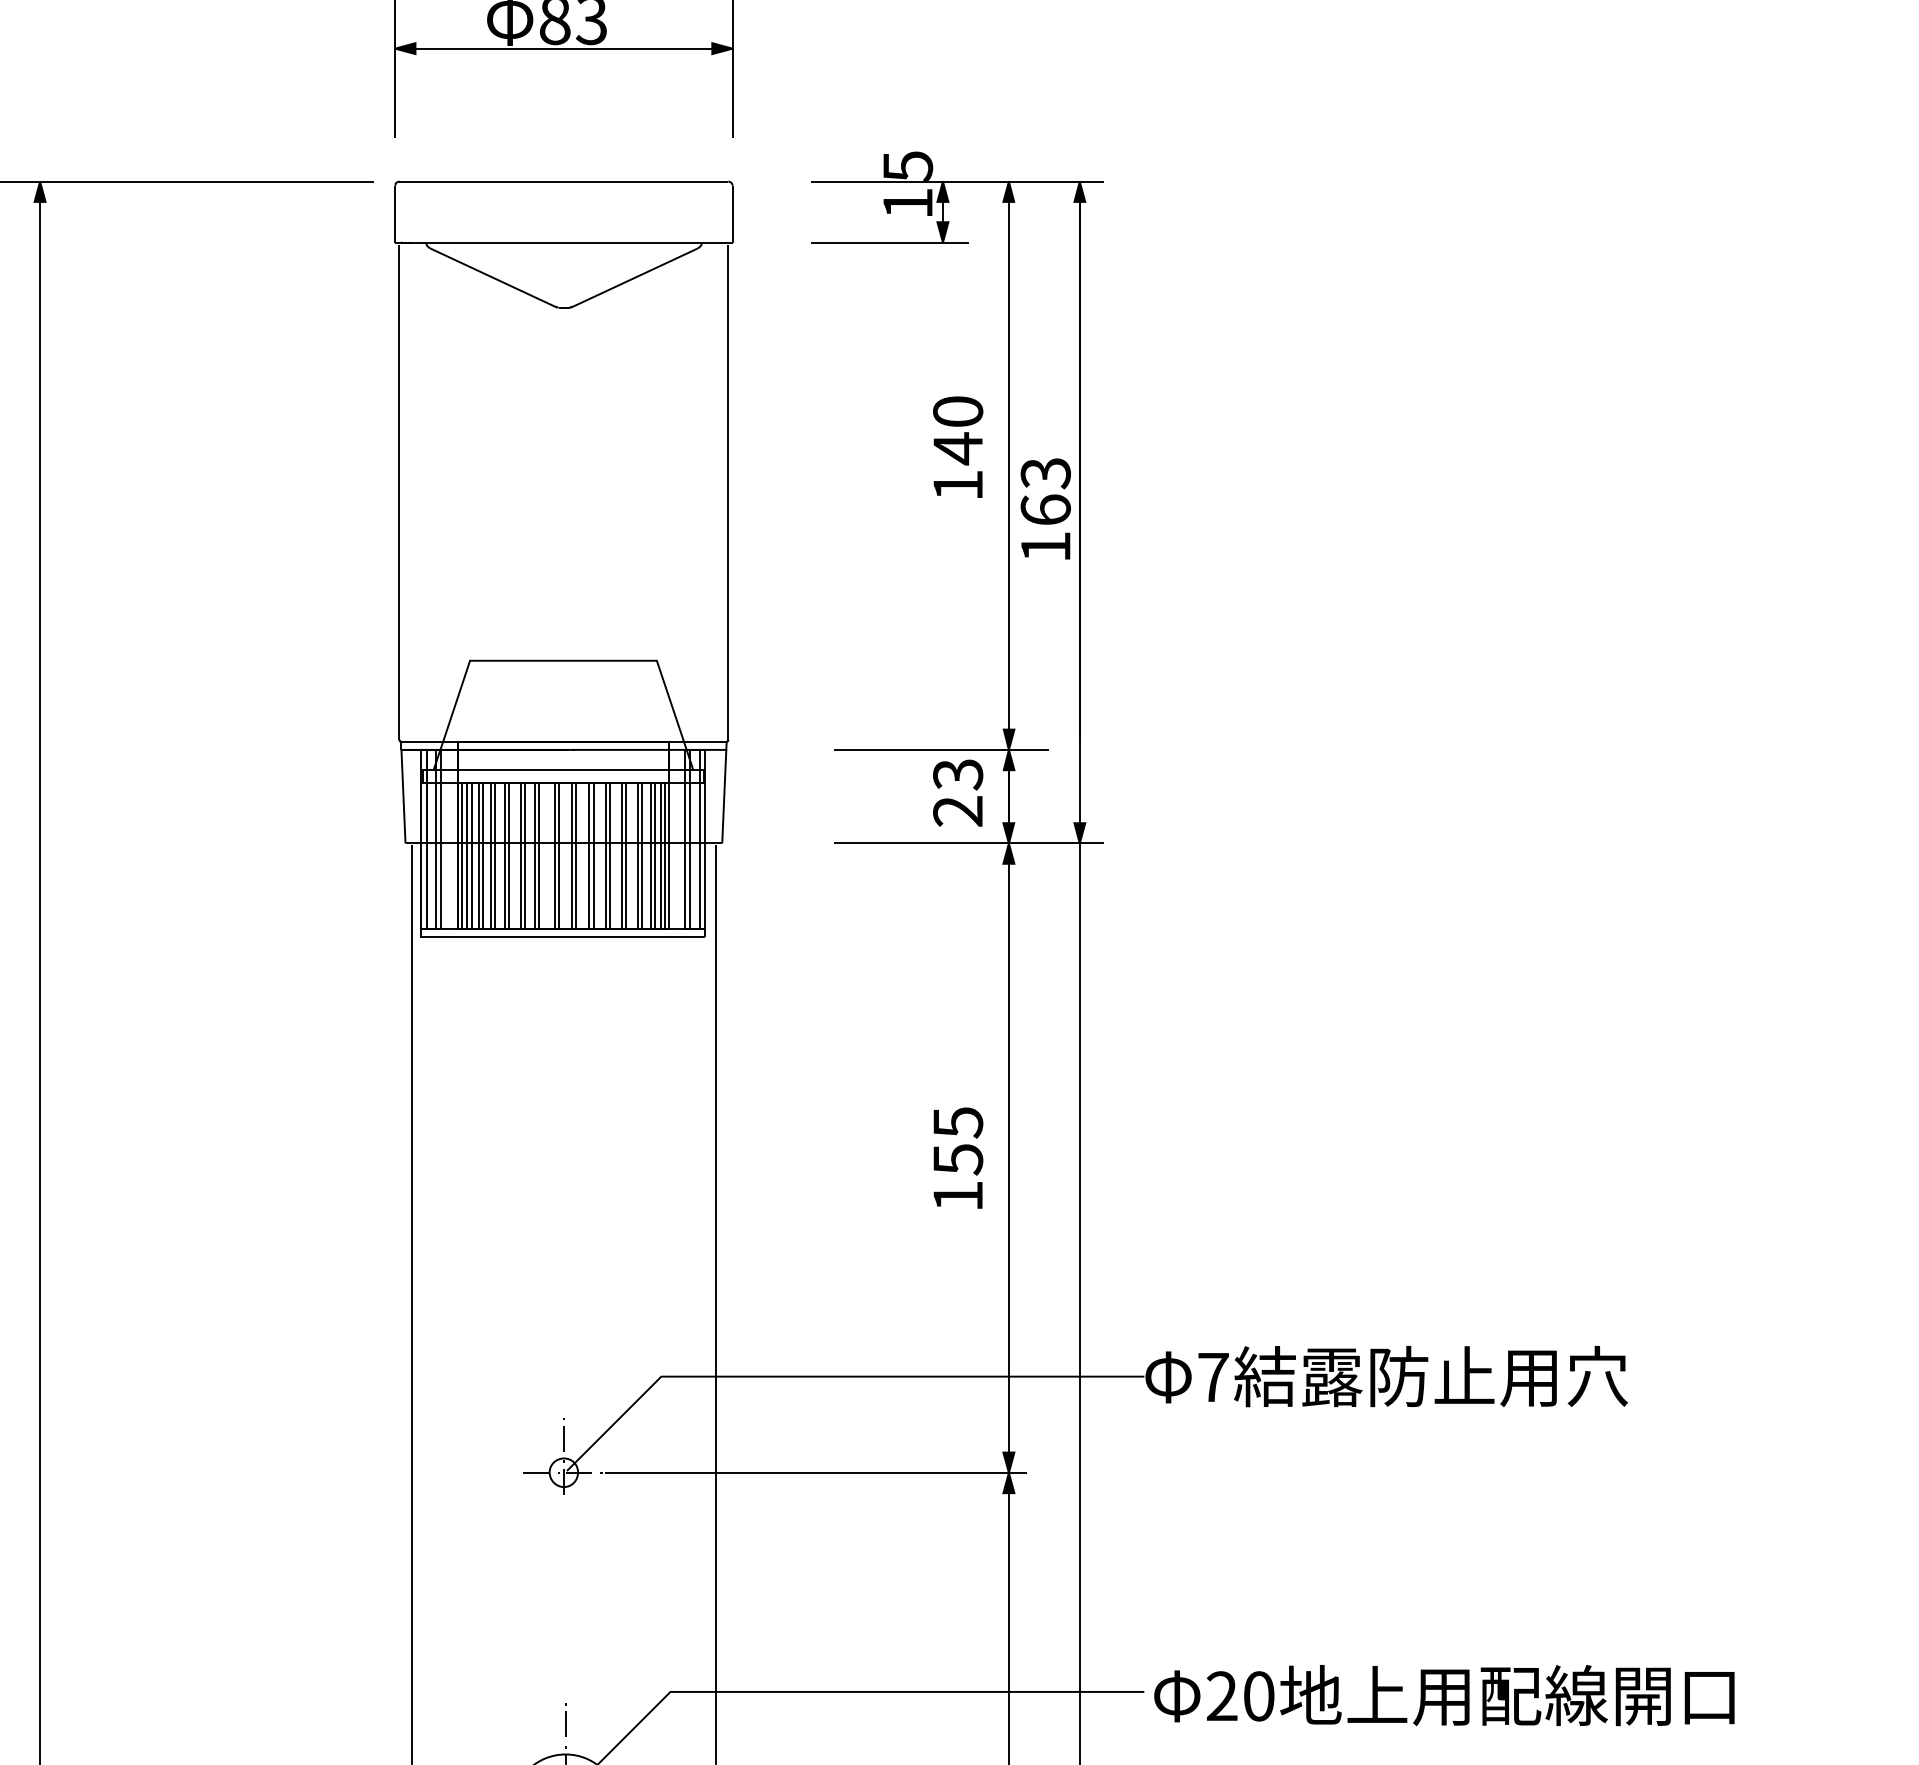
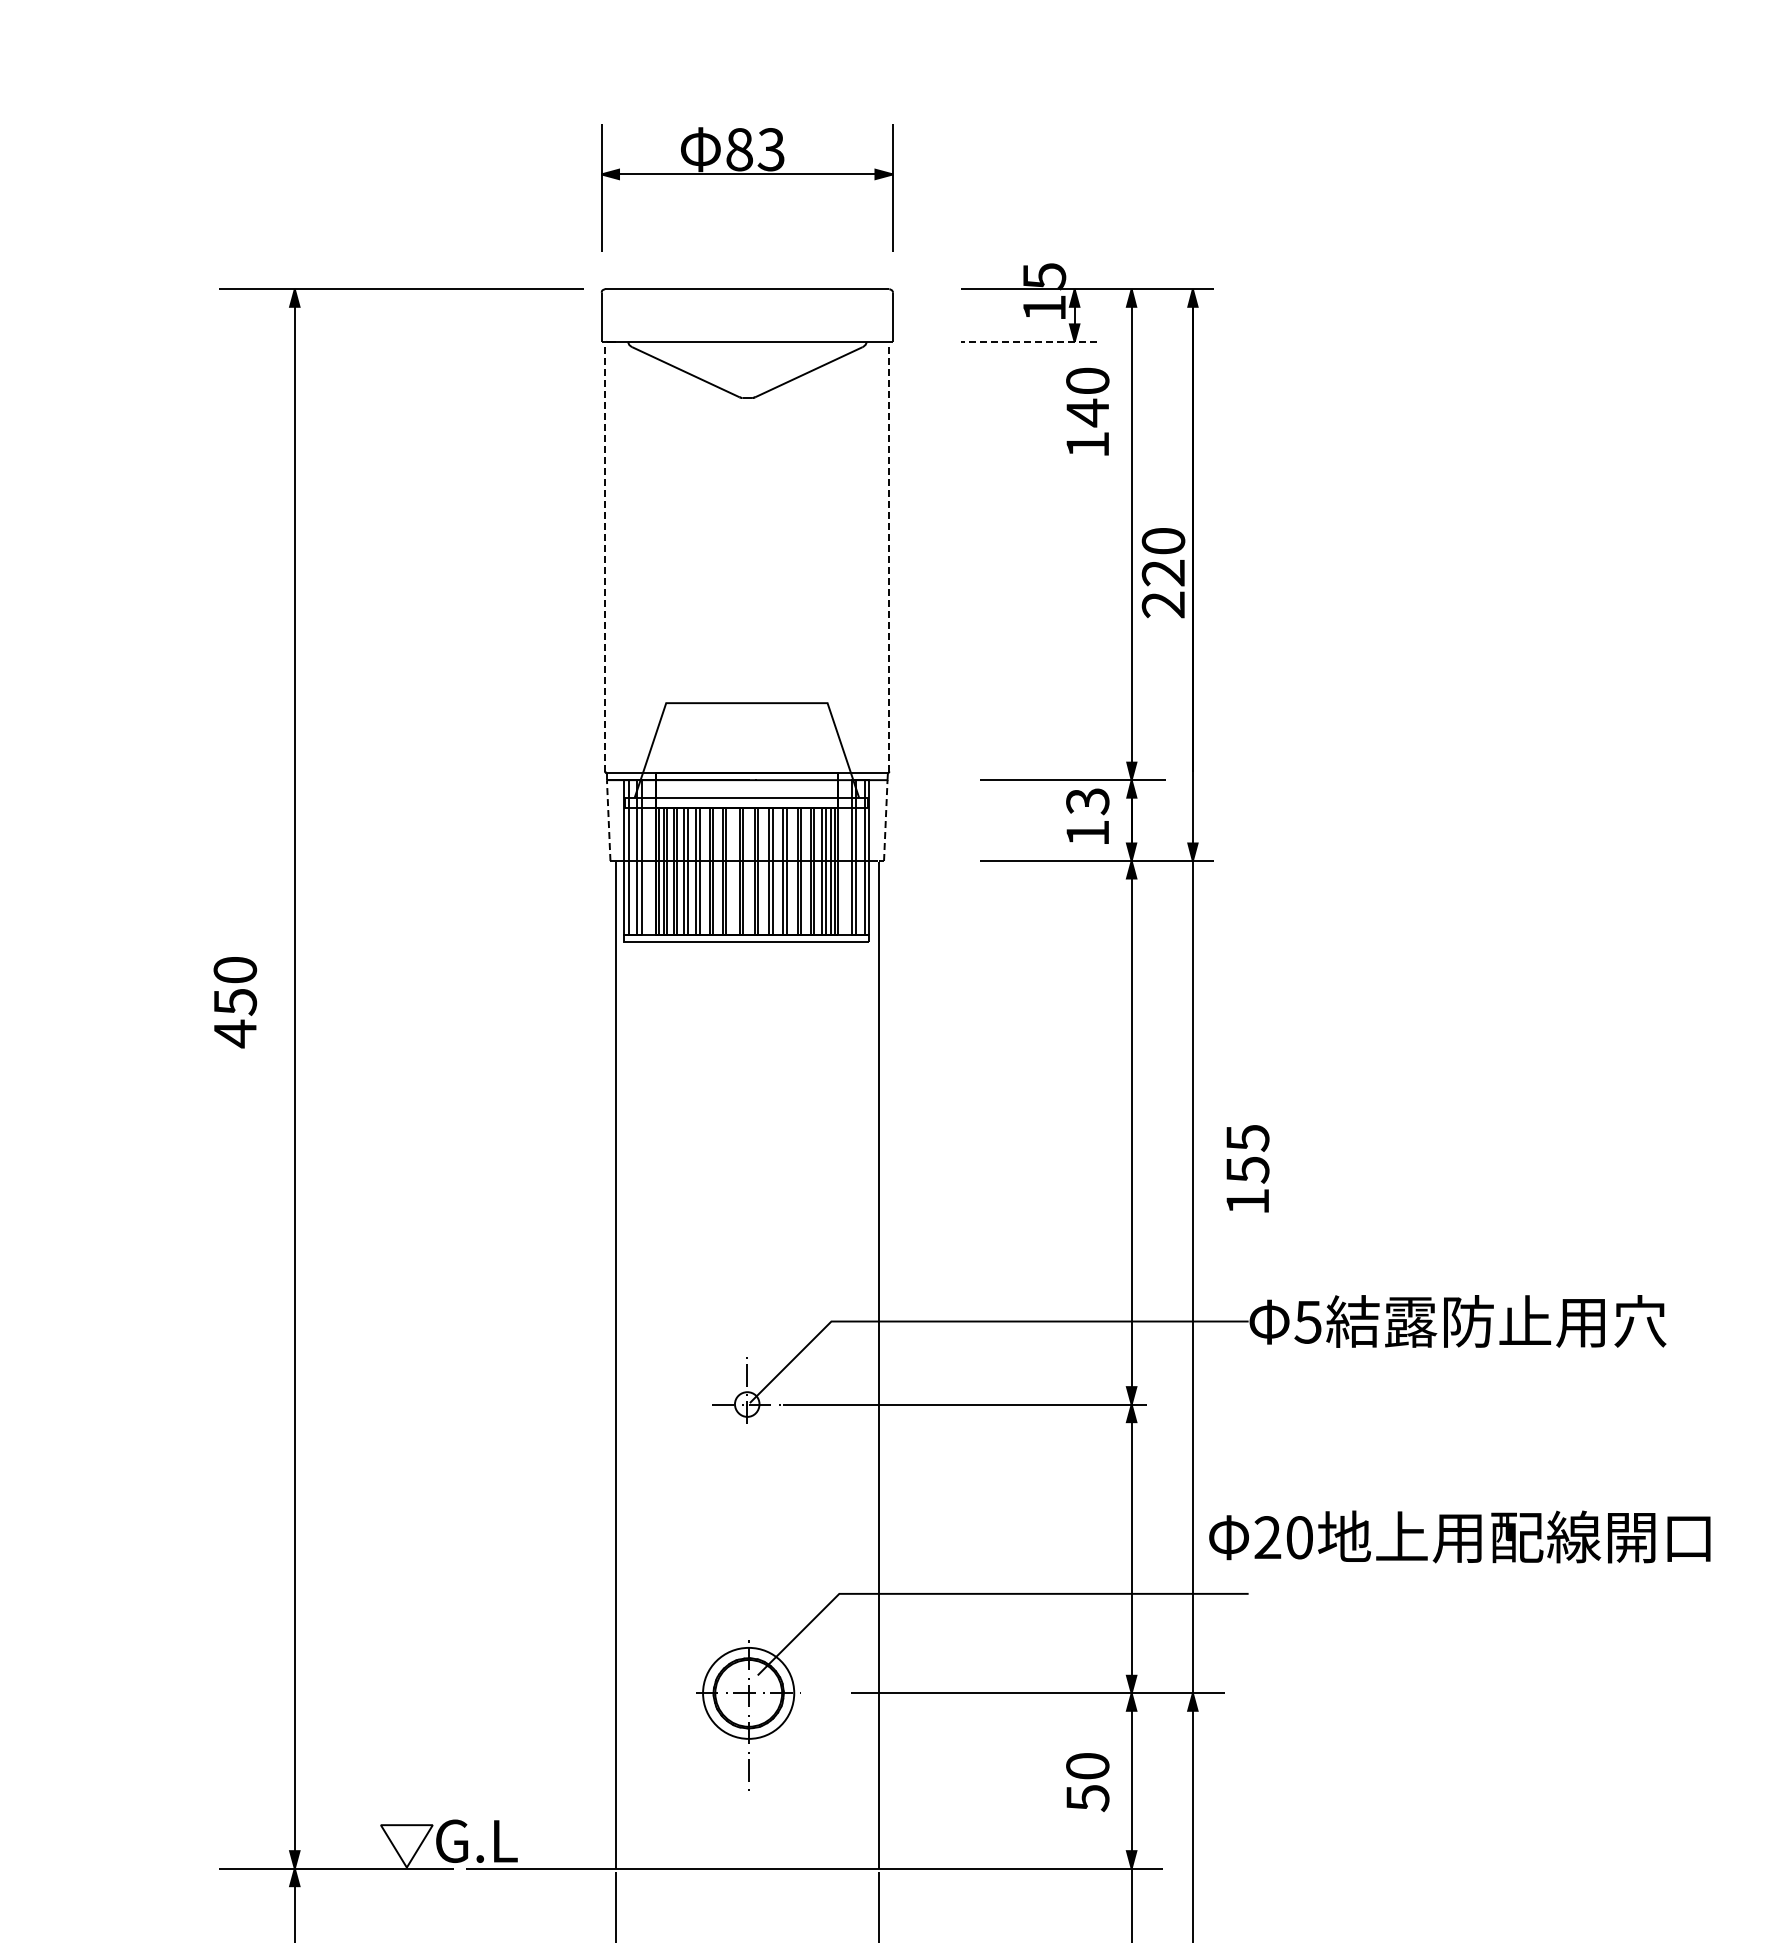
line: (889, 242) -> (1028, 341), solid -> dashed
text: (957, 446) -> (1087, 411), moved
line: (399, 492) -> (605, 557), solid -> dashed
line: (728, 492) -> (889, 557), solid -> dashed
text: (1045, 510) -> (1163, 573), 163 -> 220
line: (403, 796) -> (608, 820), solid -> dashed
line: (723, 796) -> (885, 820), solid -> dashed
text: (957, 811) -> (1087, 833), 23 -> 13
text: (957, 1157) -> (1247, 1168), moved
text: (1212, 1377) -> (1307, 1322), 7 -> 5
text: (1444, 1694) -> (1459, 1536), moved
line: (565, 1719) -> (748, 1617), removed

